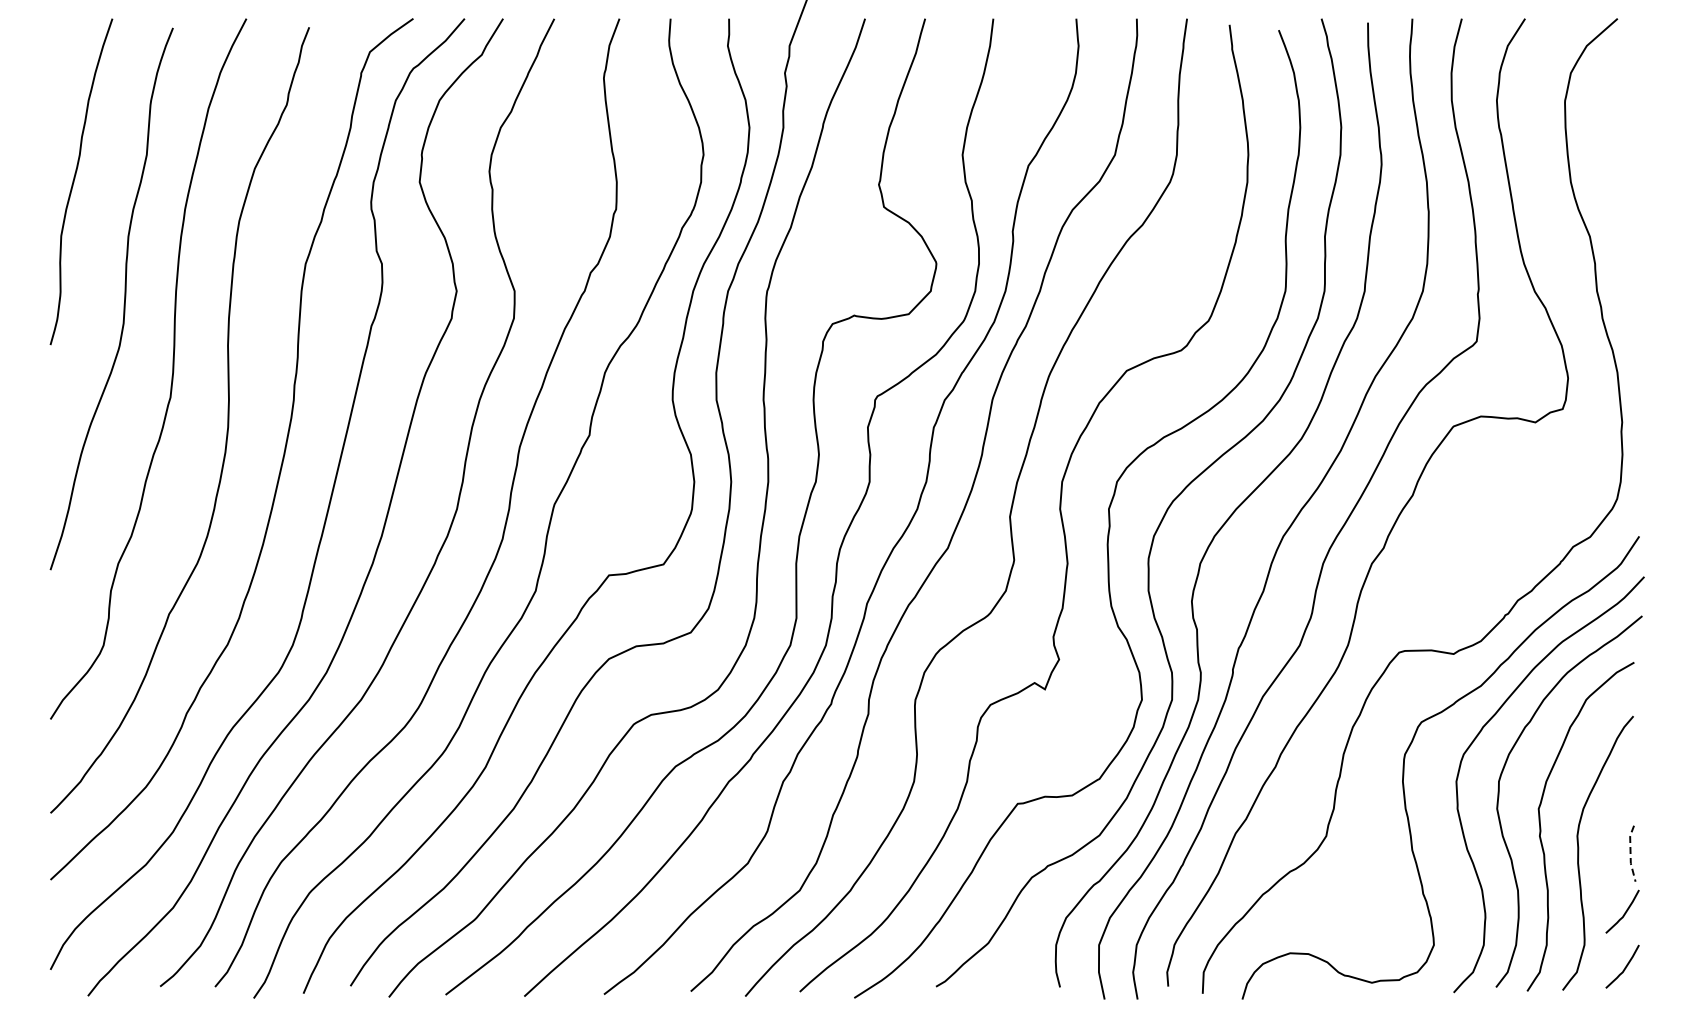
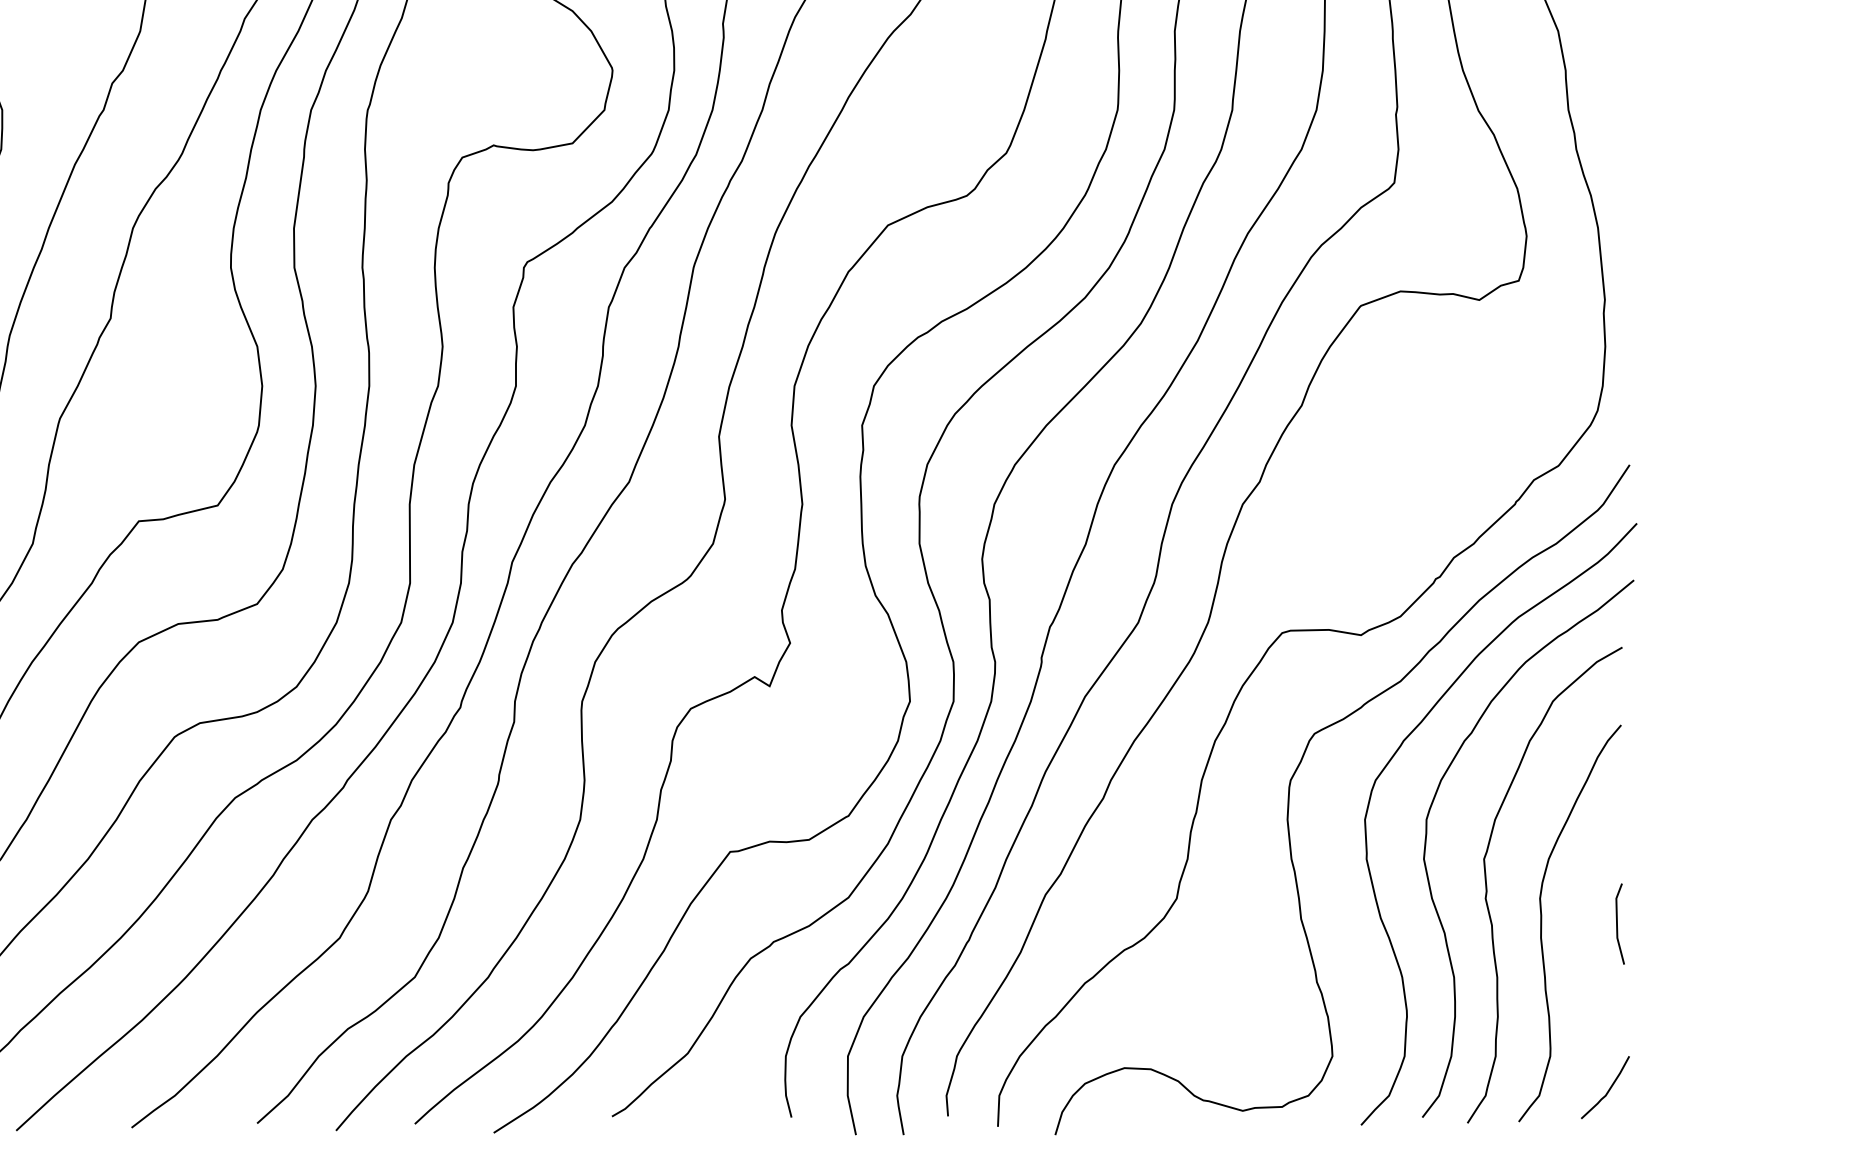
line: (1630, 853) -> (1616, 923), dashed -> solid
curve: (1624, 912) -> (1608, 1009), removed

